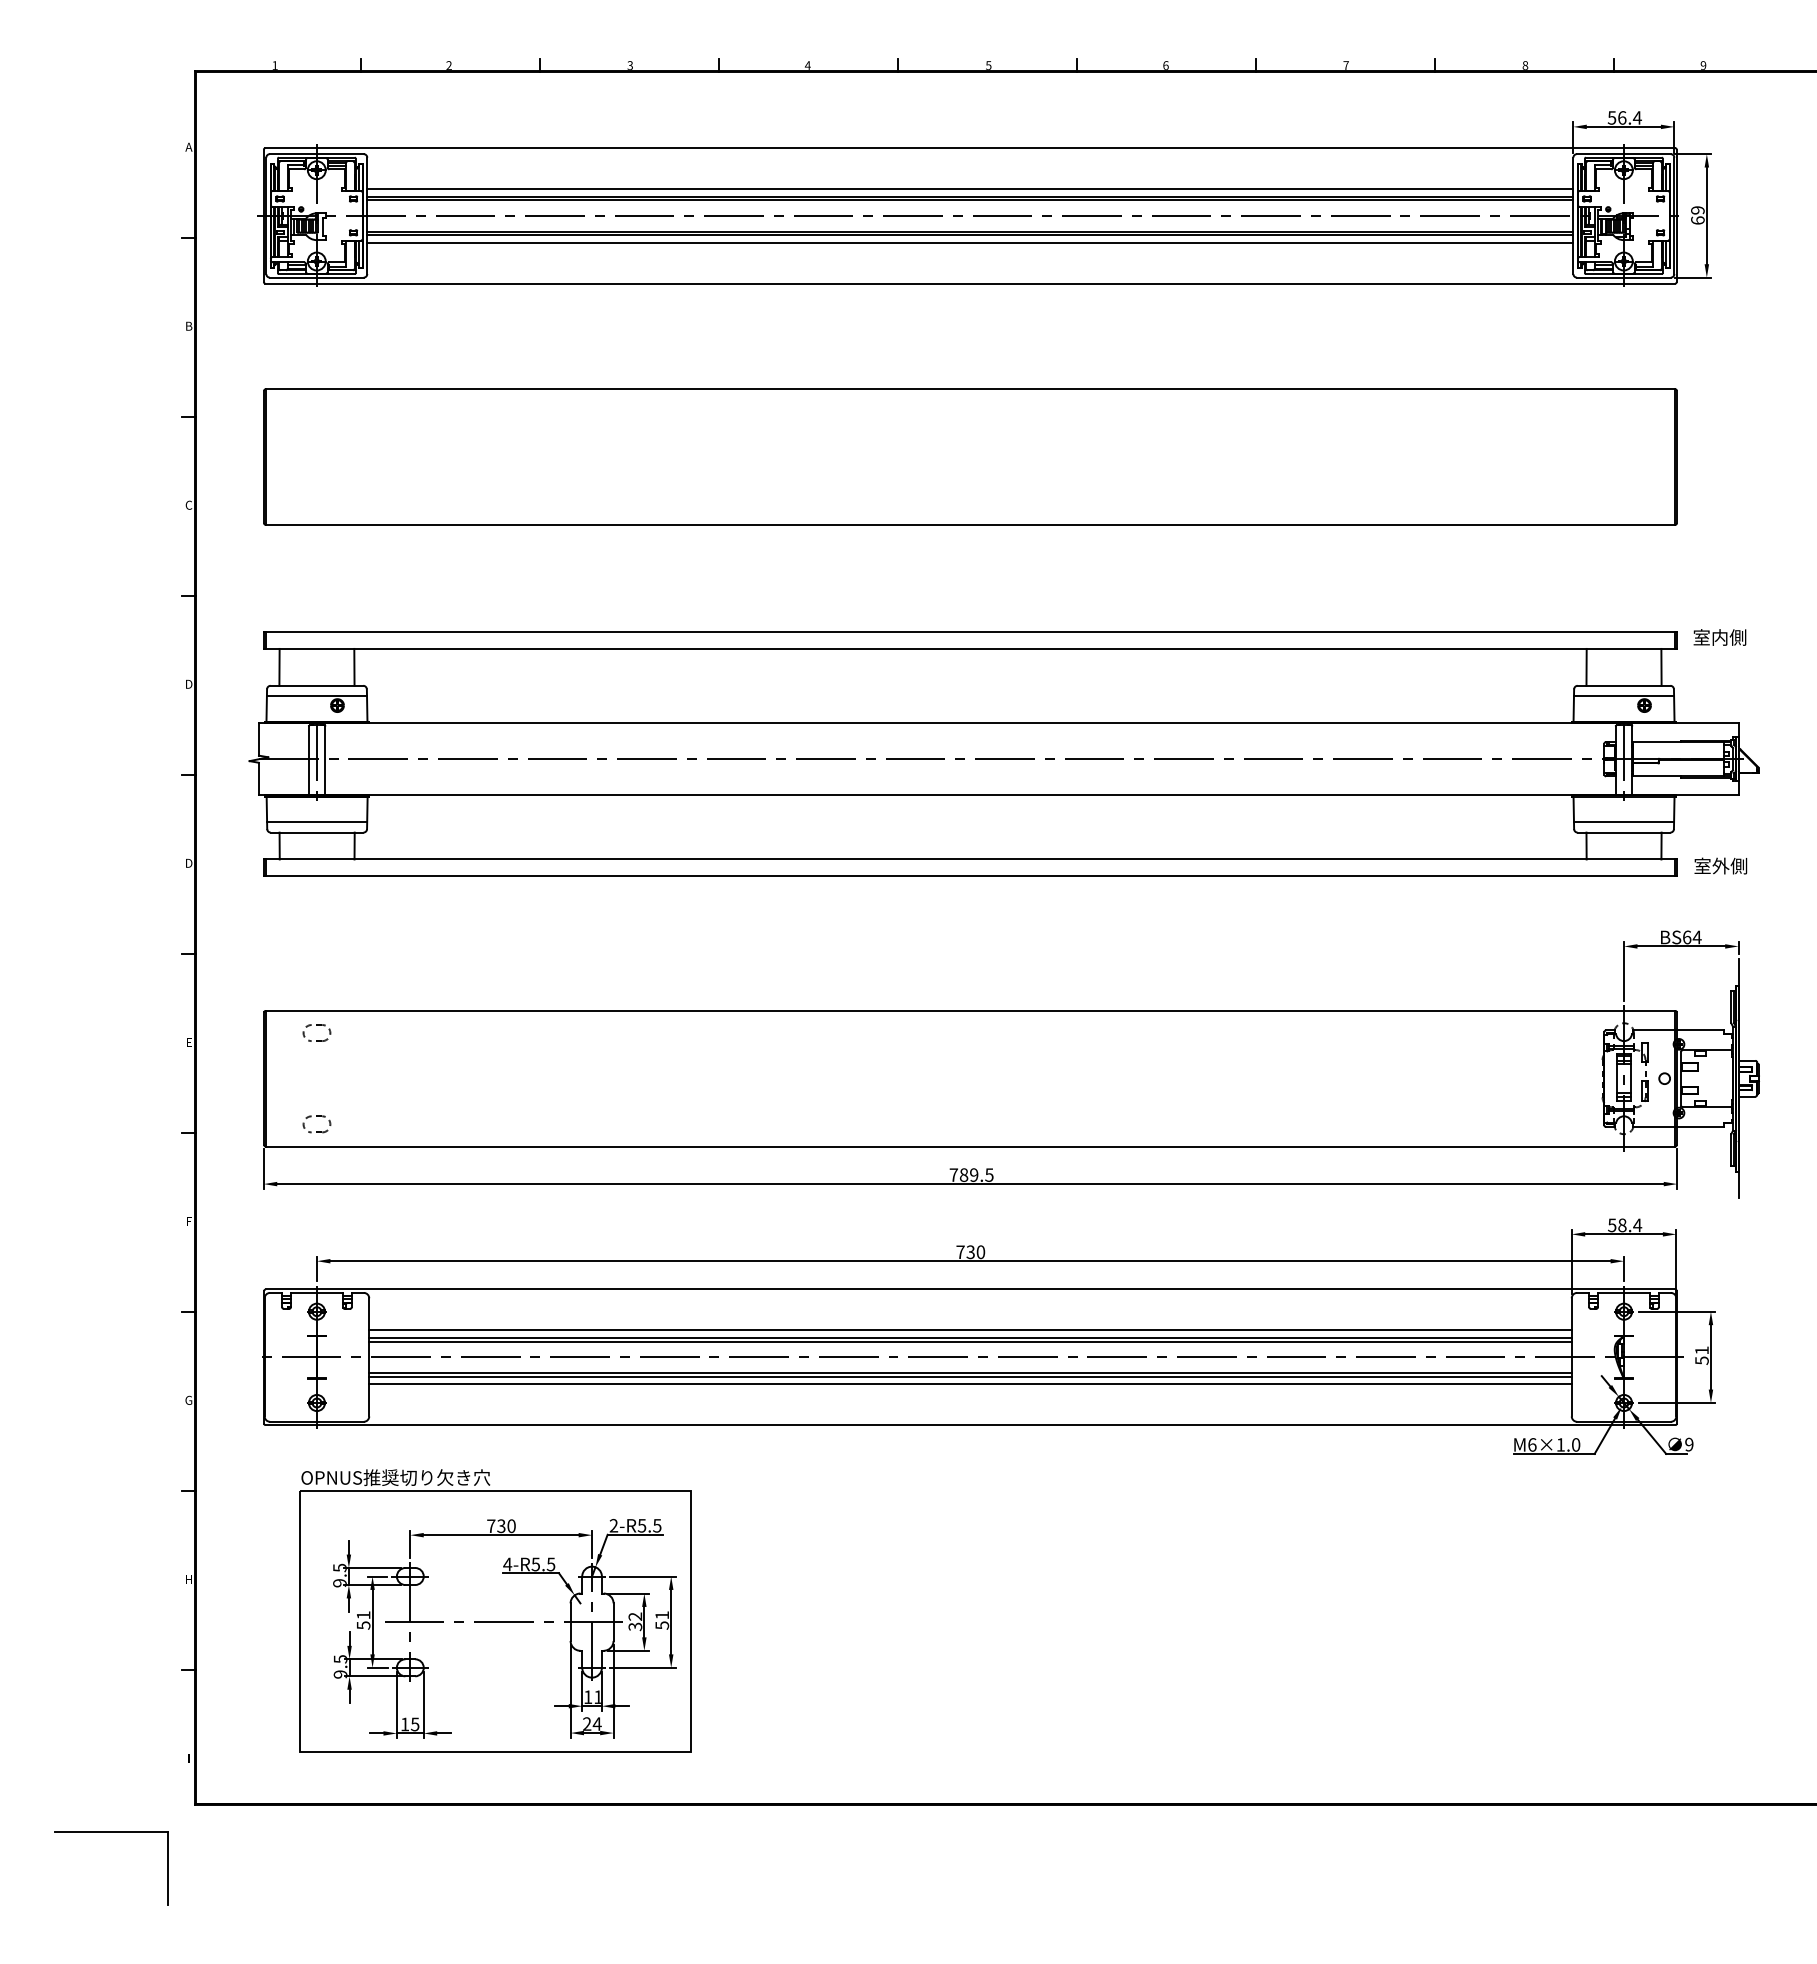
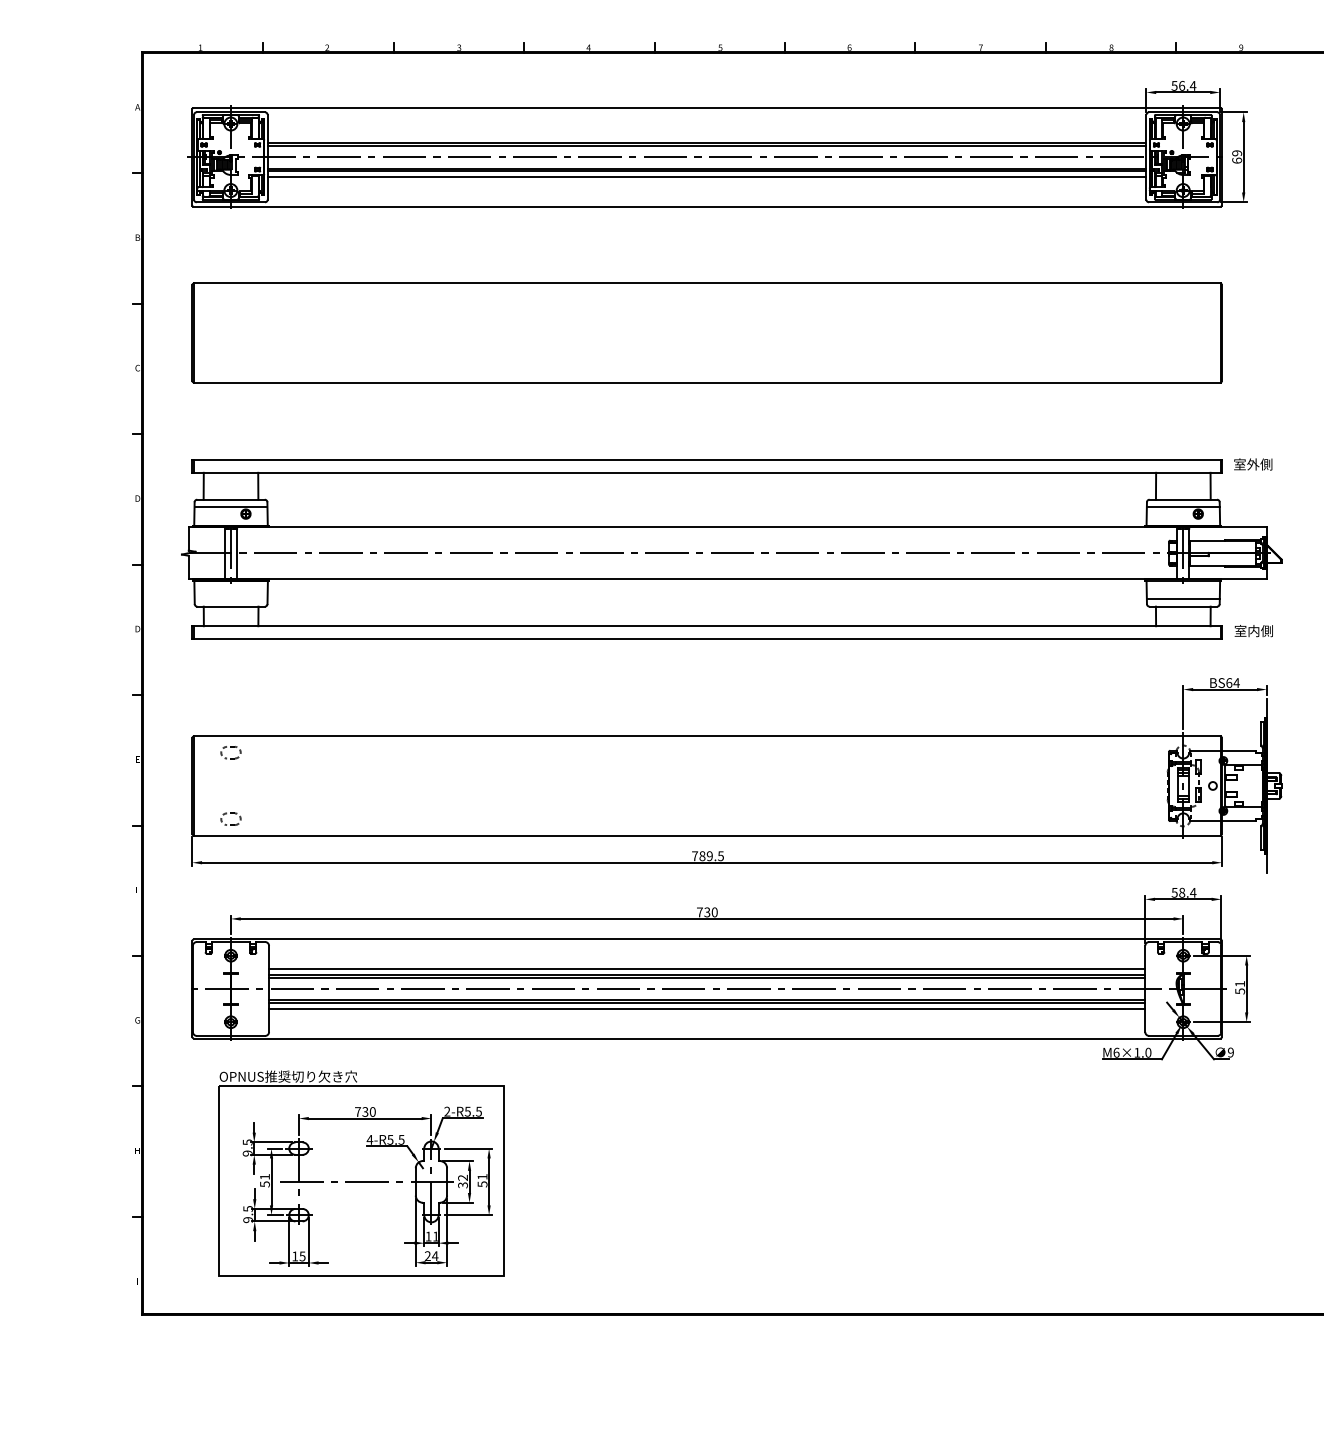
line: (970, 188) -> (707, 137), removed
text: (1719, 637) -> (1252, 464), 室内側 -> 室外側
line: (317, 822) -> (231, 599), removed
text: (1720, 865) -> (1253, 630), 室外側 -> 室内側
part: (111, 1832) -> (81, 1335), removed

